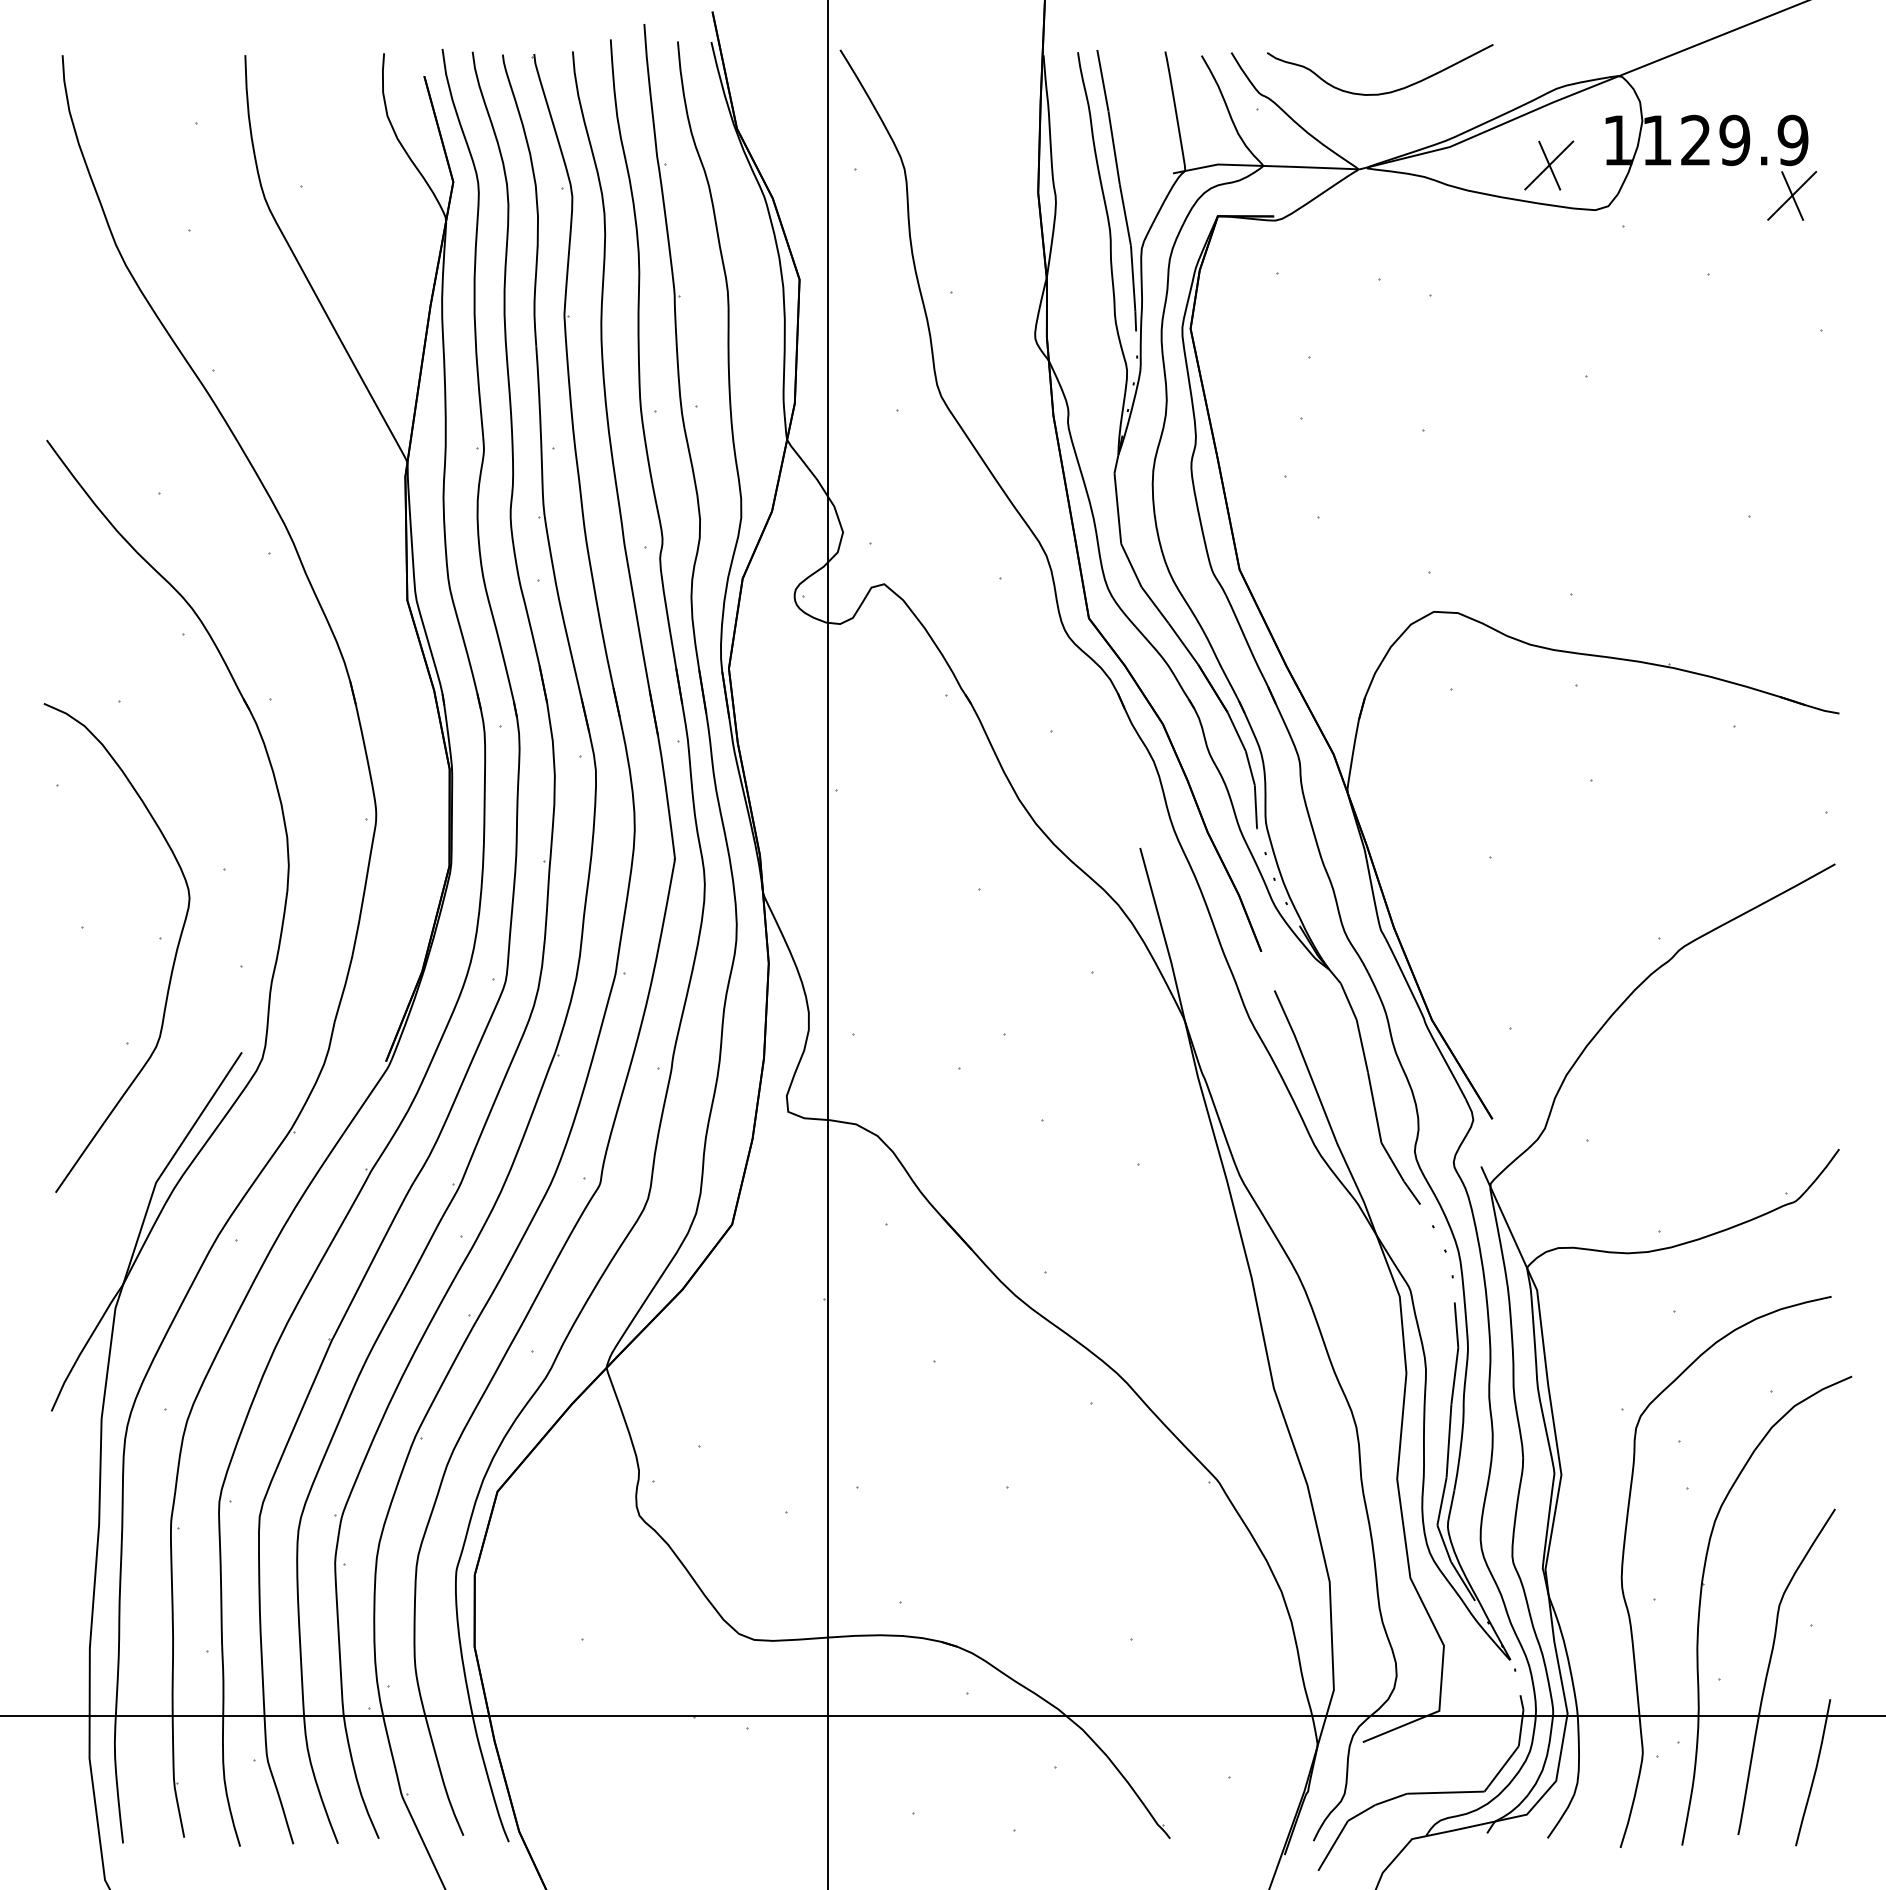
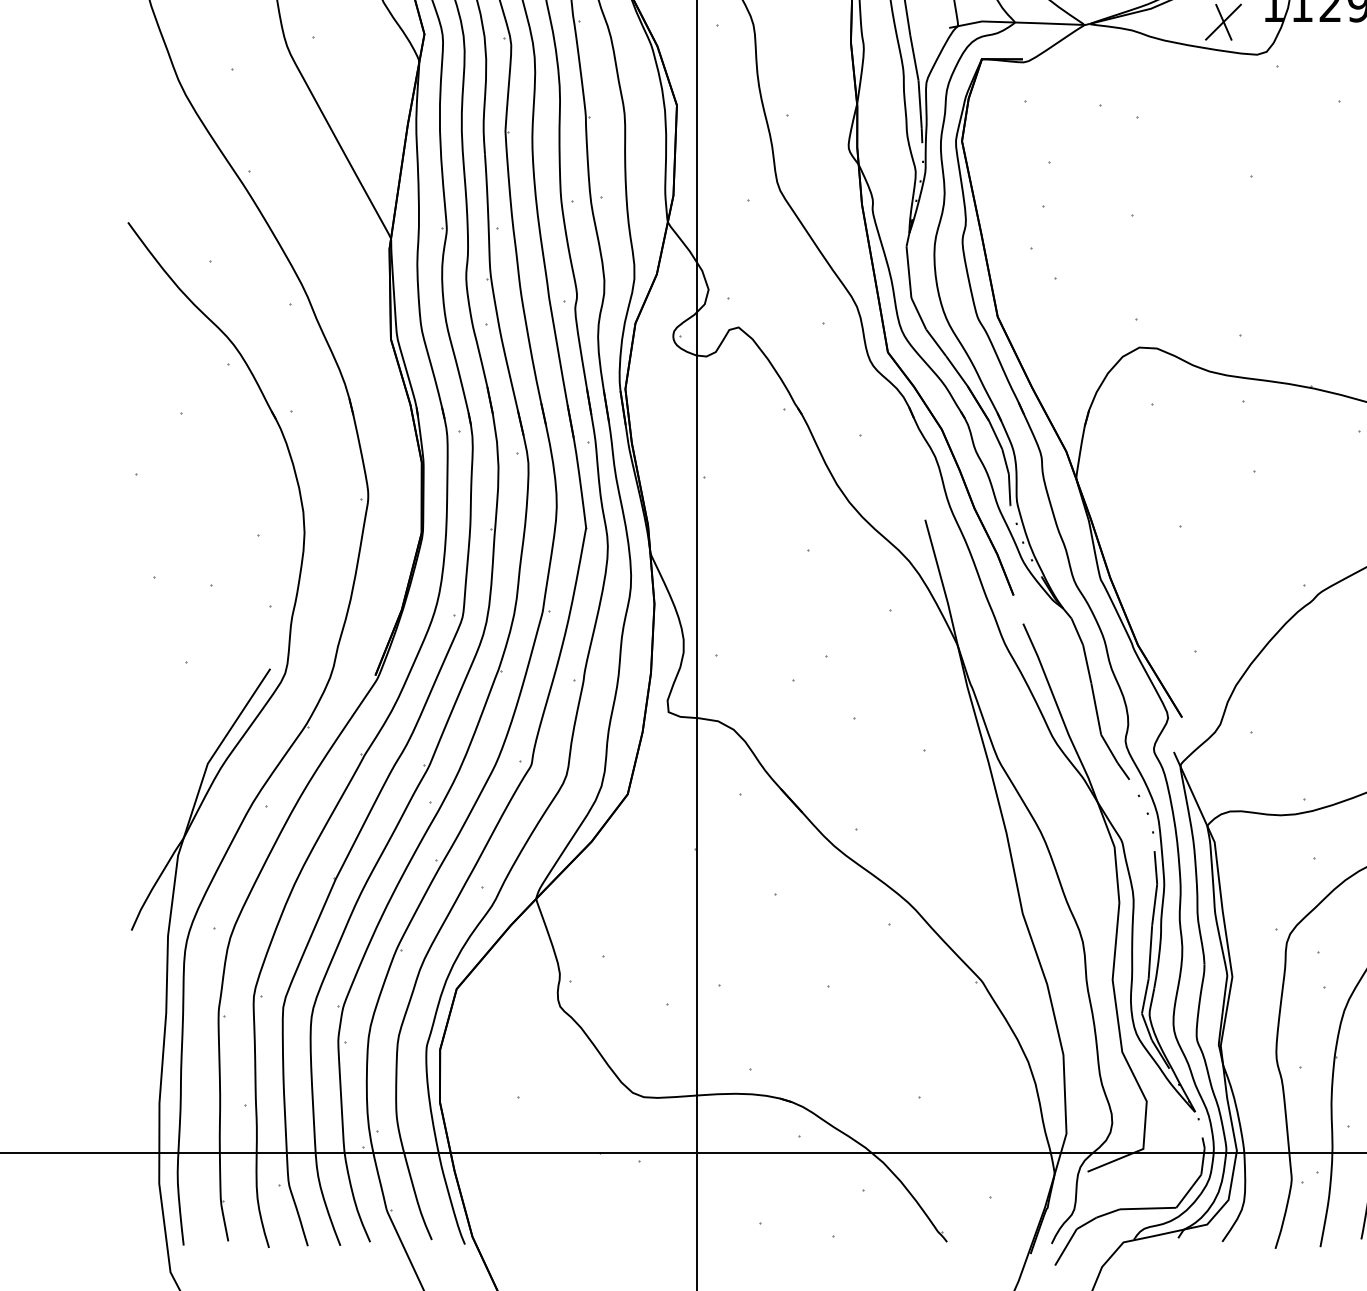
curve: (173, 960) -> (220, 601), removed

